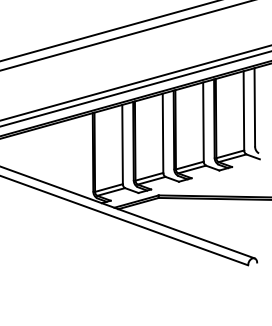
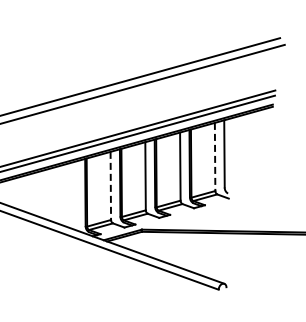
line: (244, 111) -> (215, 157), solid -> dashed
line: (122, 145) -> (110, 186), solid -> dashed

